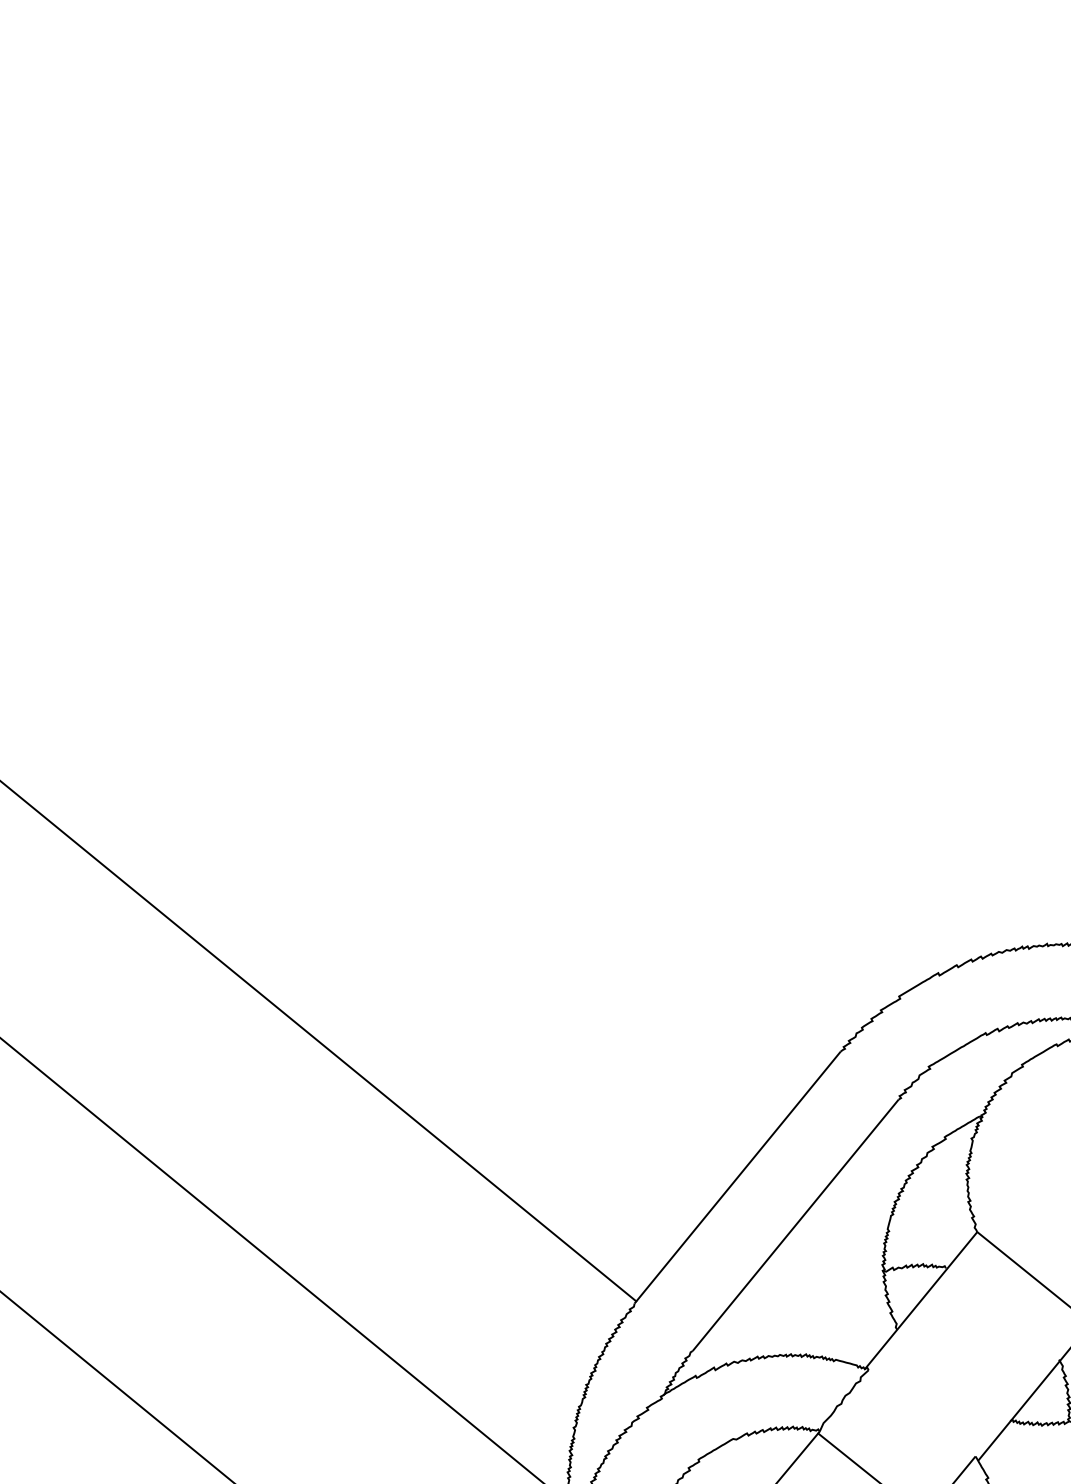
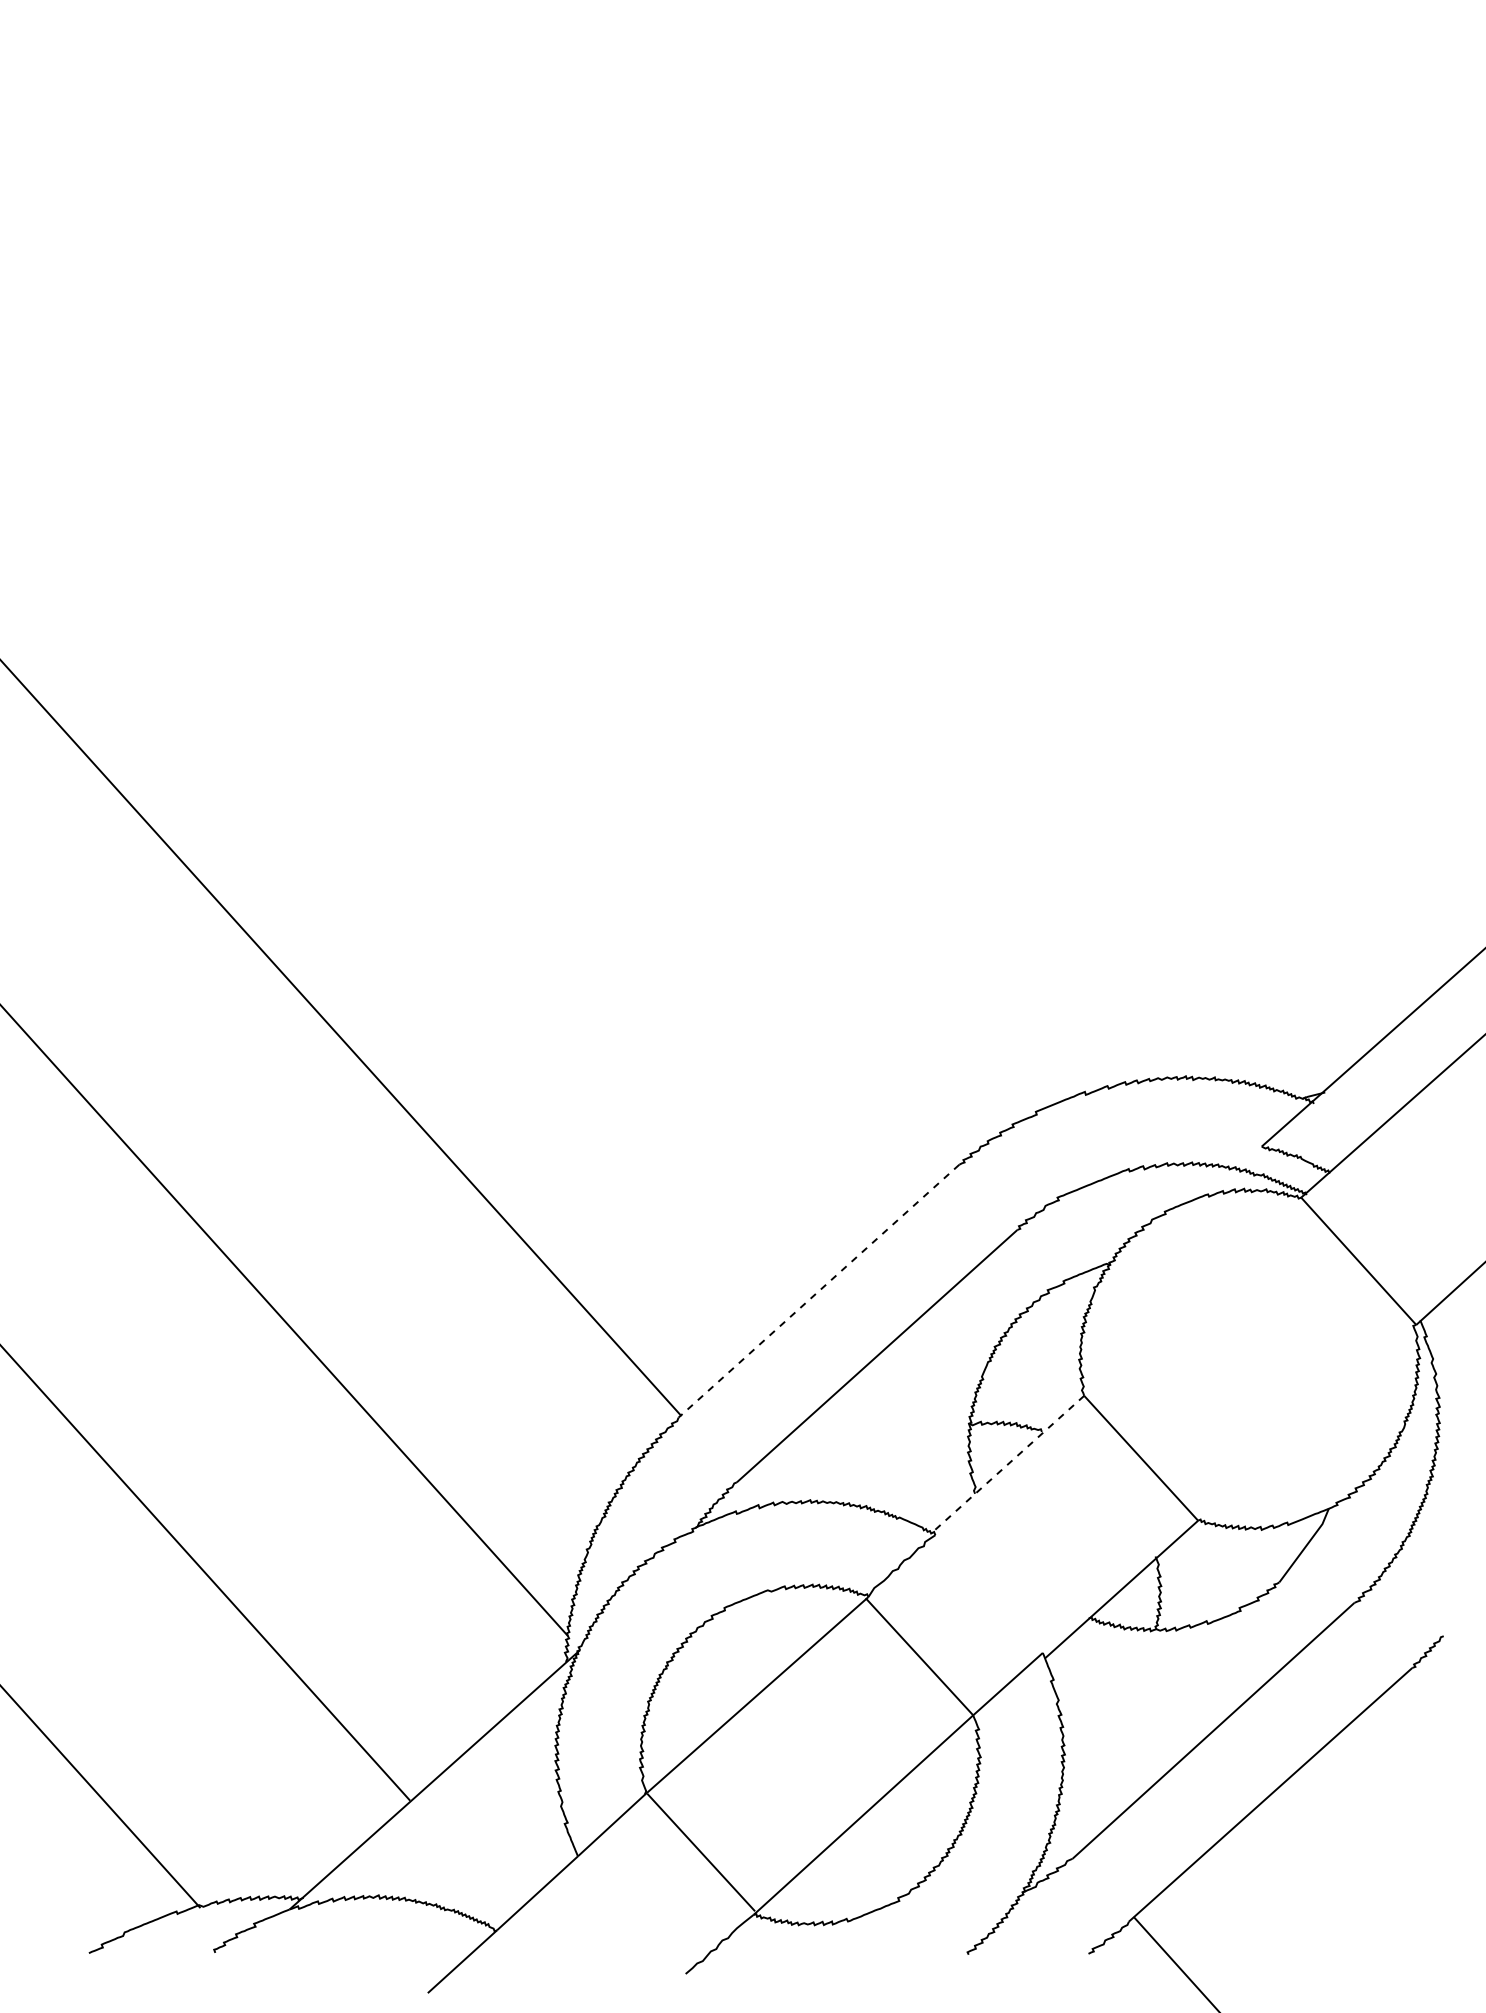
line: (737, 1177) -> (818, 1291), solid -> dashed
line: (920, 1300) -> (1007, 1464), solid -> dashed

